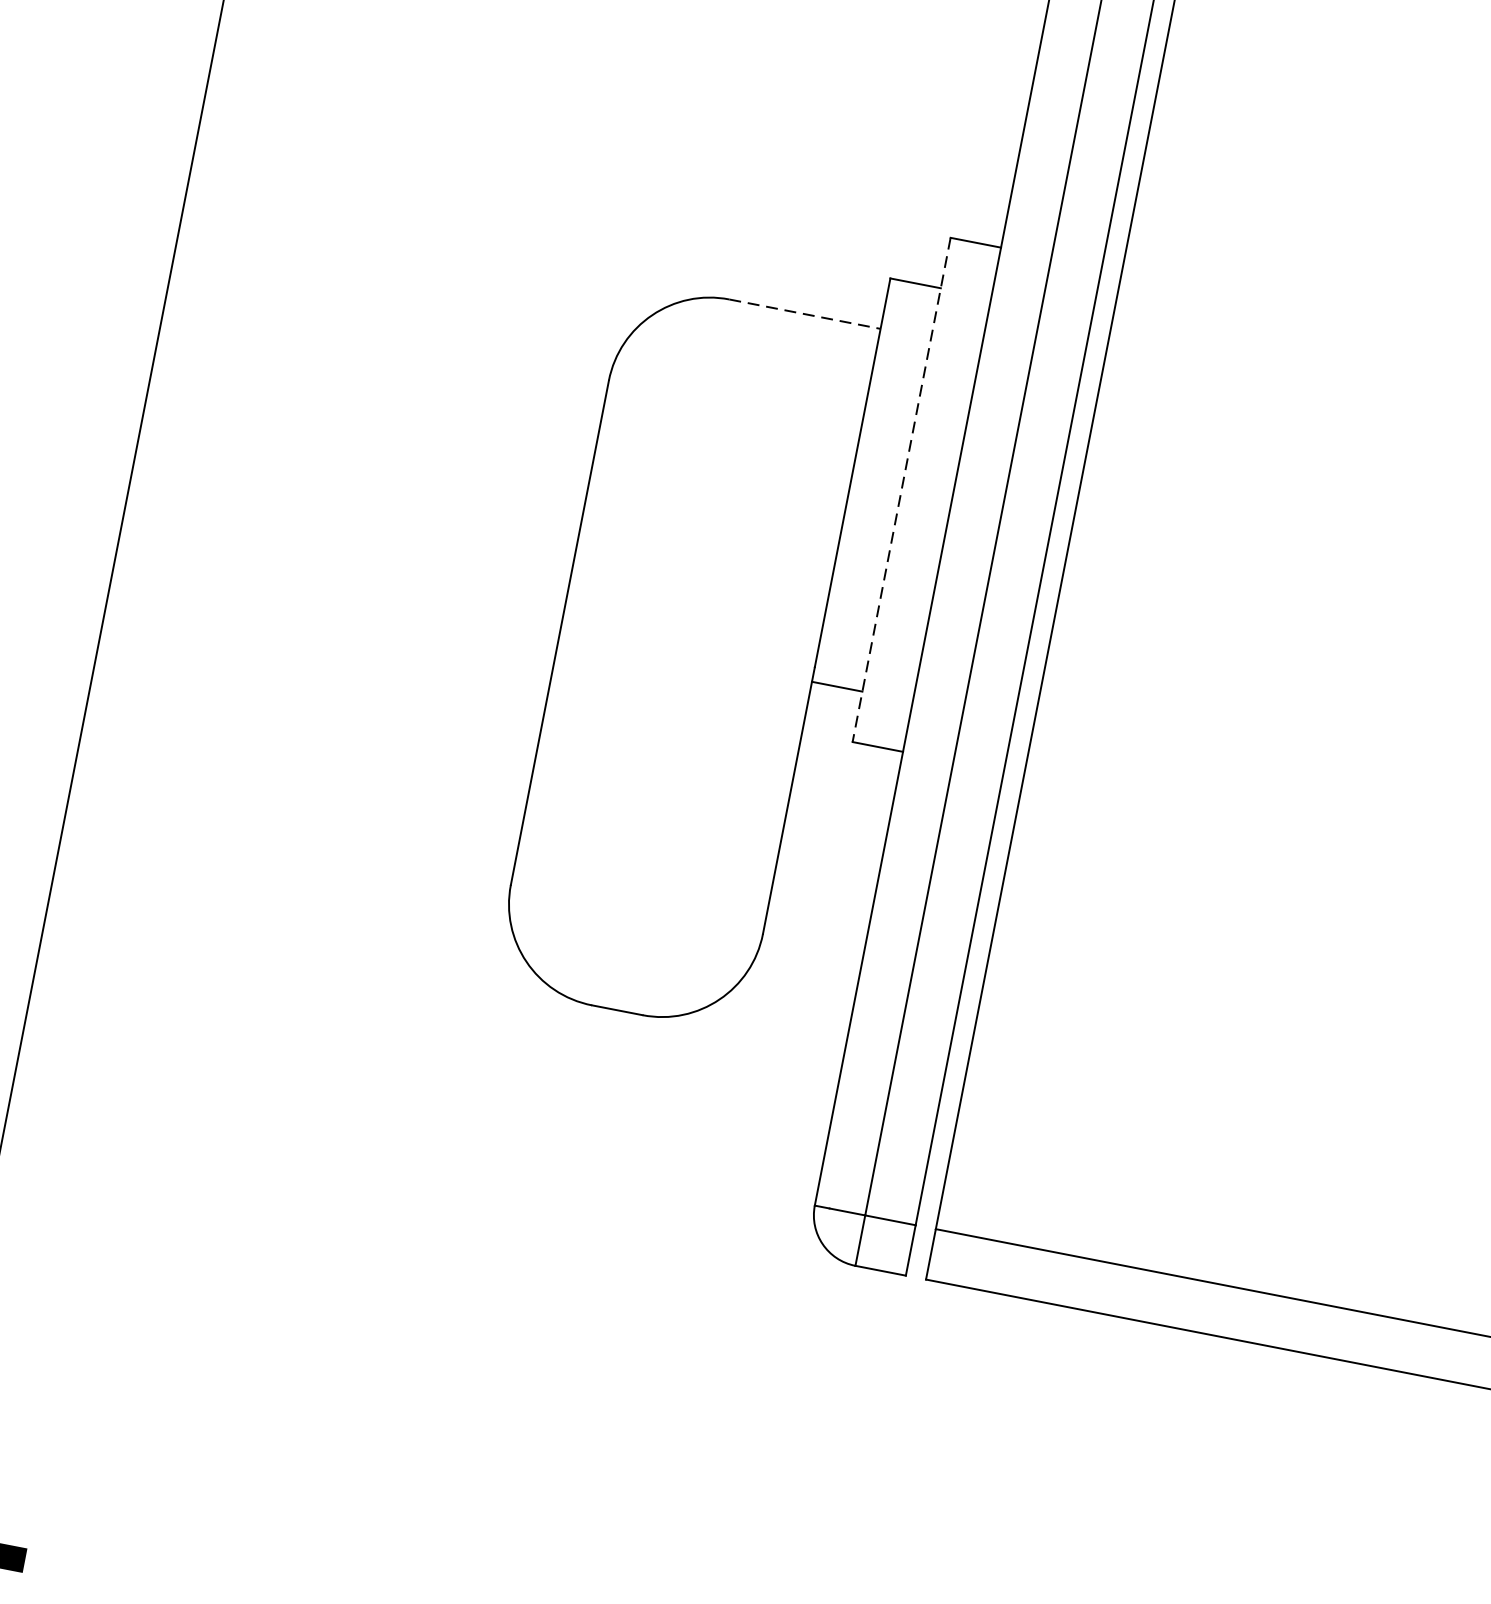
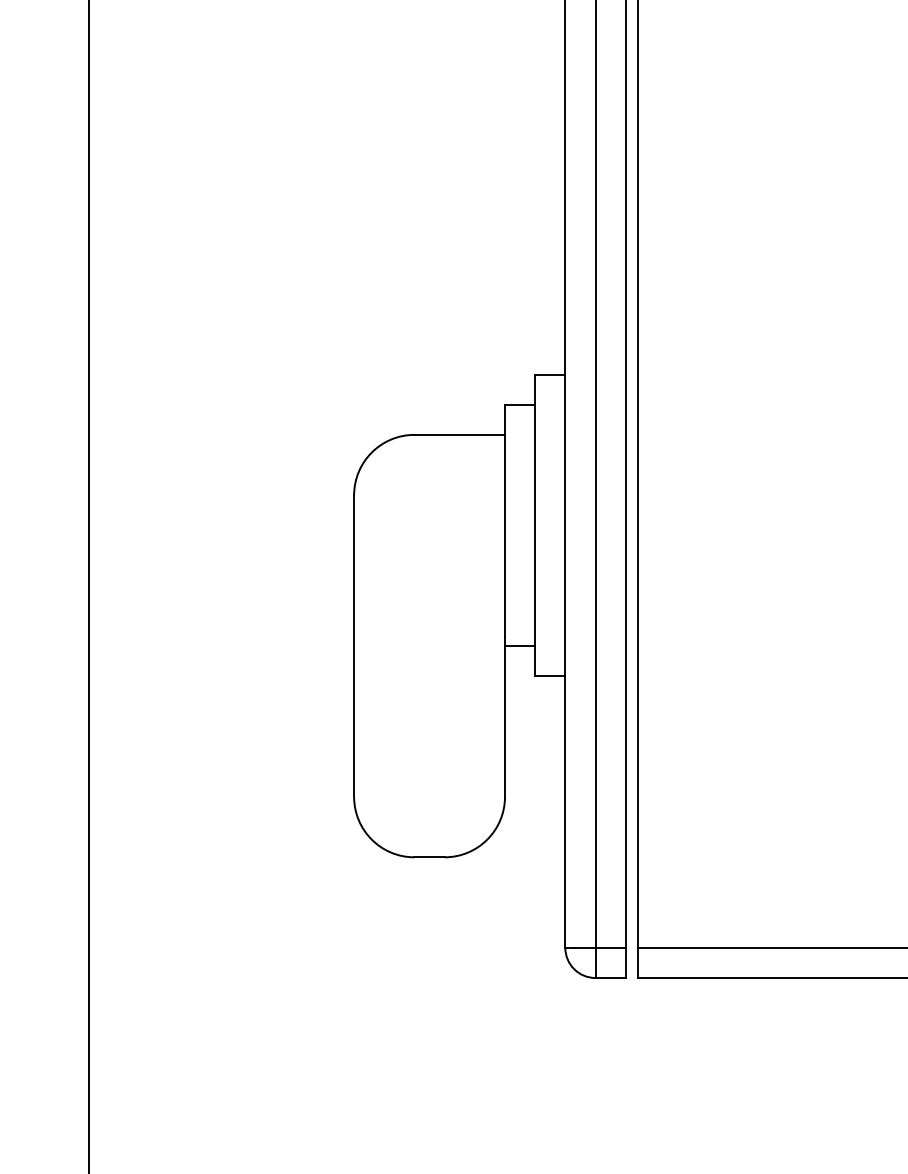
line: (806, 313) -> (460, 434), dashed -> solid
line: (902, 490) -> (535, 525), dashed -> solid

